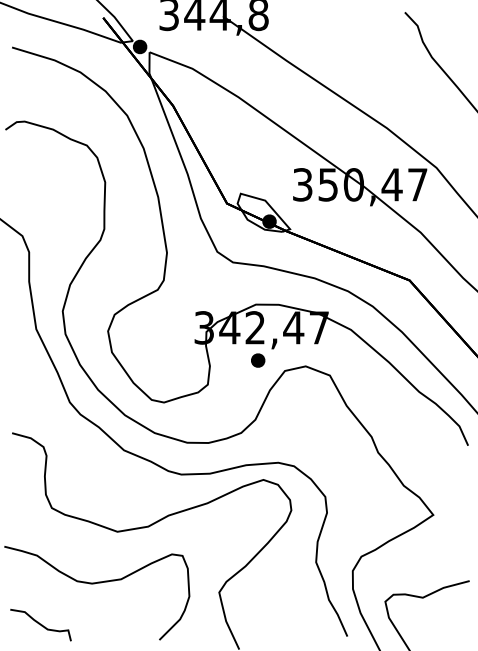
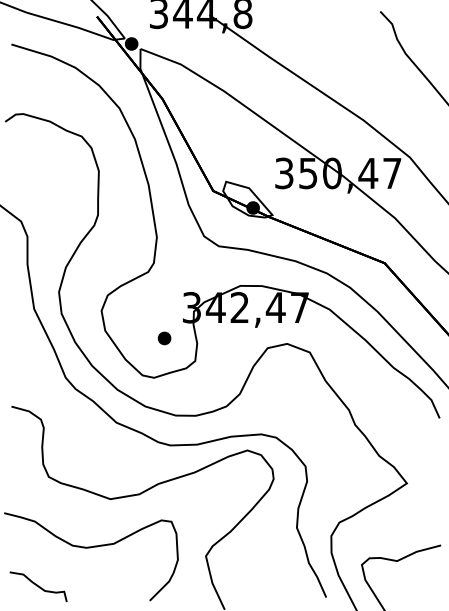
part: (258, 360) -> (164, 338), moved

